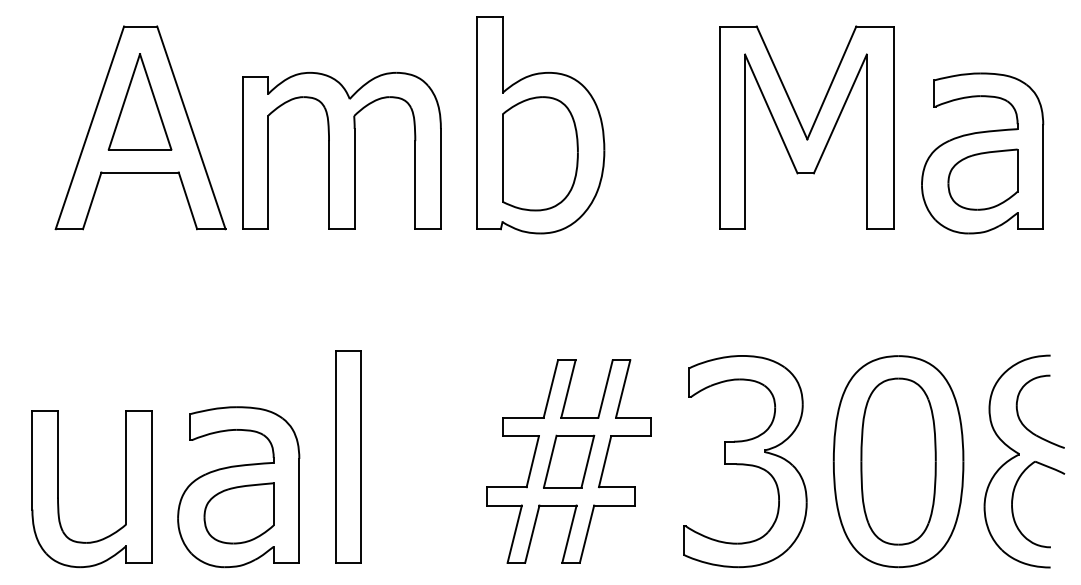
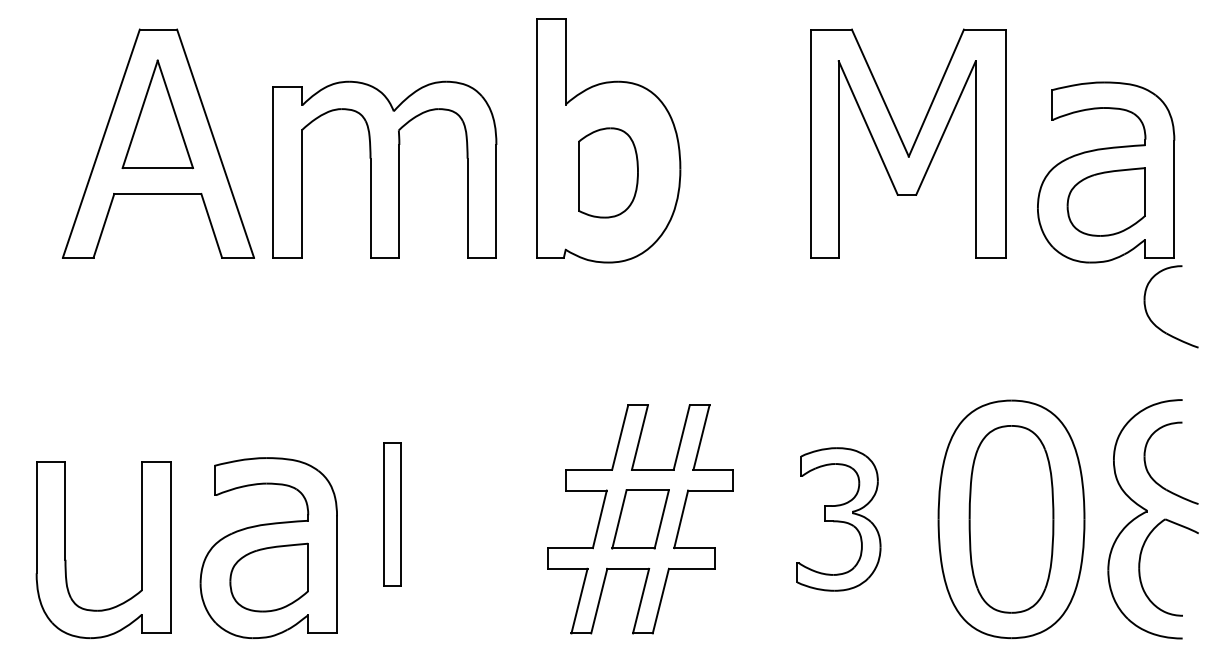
part: (540, 153) -> (608, 172), size x0.7
part: (1024, 285) -> (1153, 321), added
part: (348, 456) -> (392, 513), size x0.6
part: (745, 461) -> (839, 519), size x0.6

